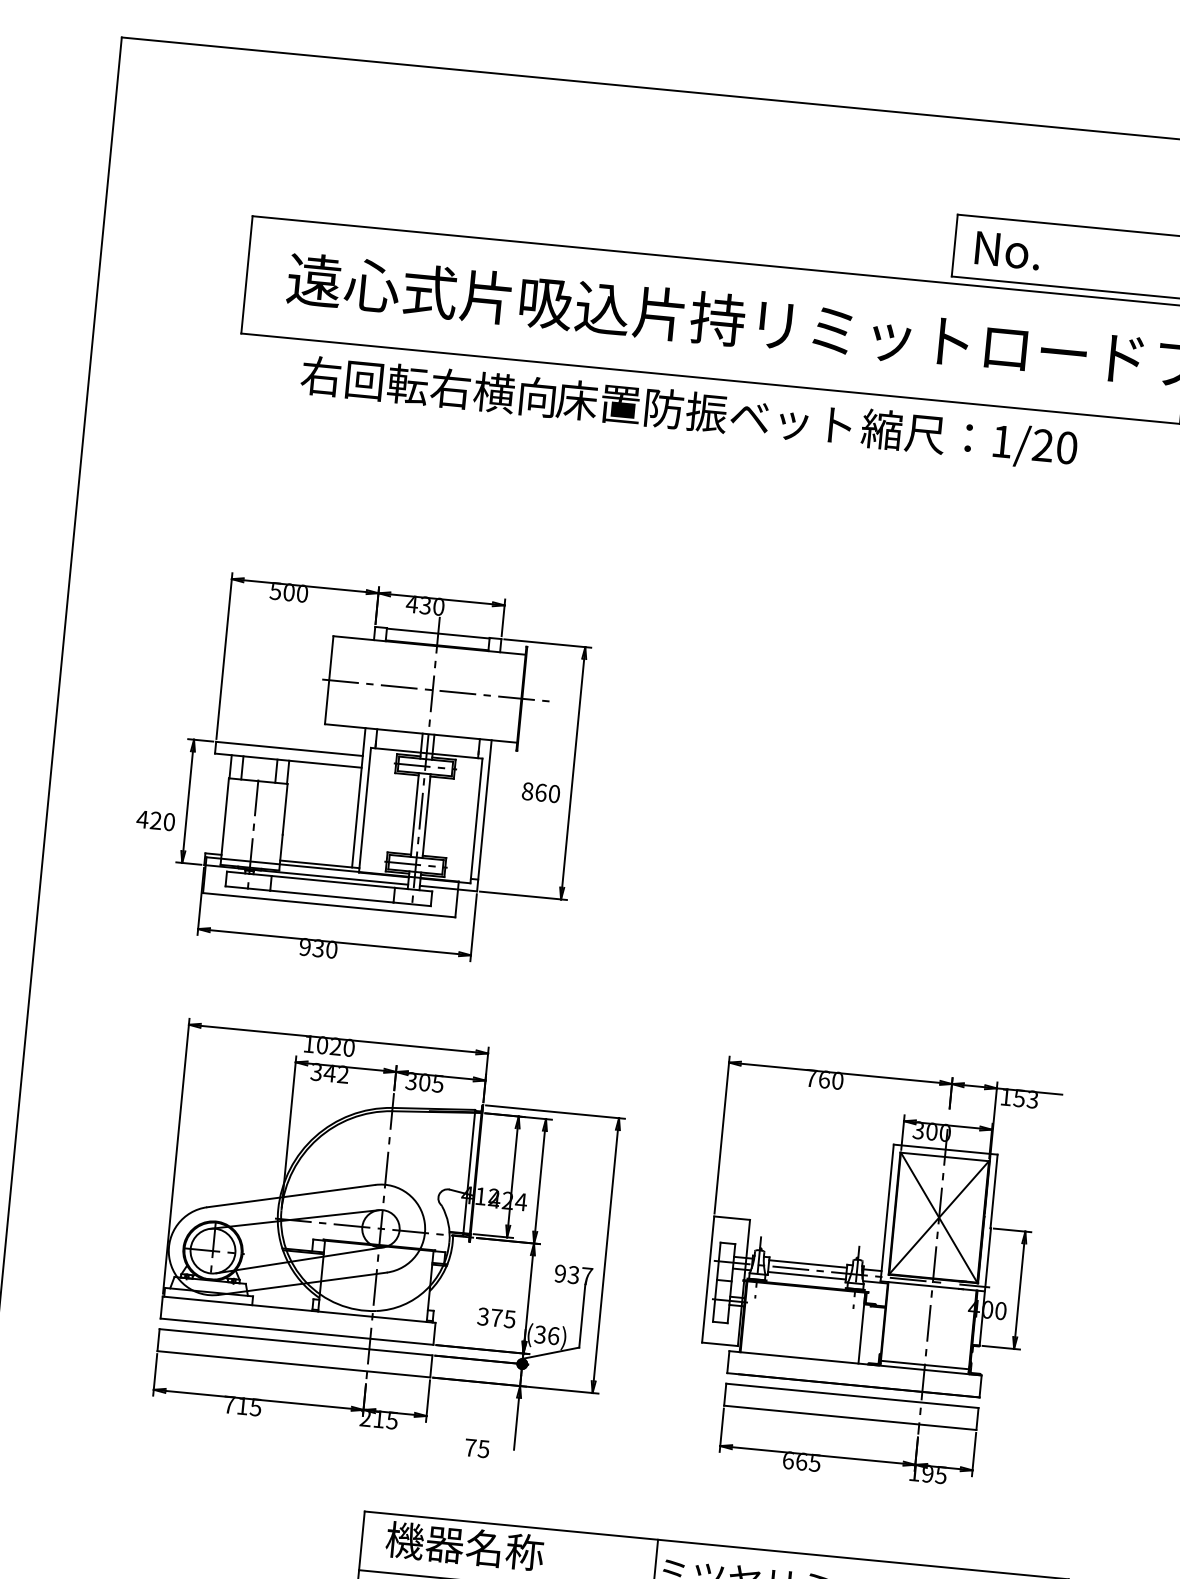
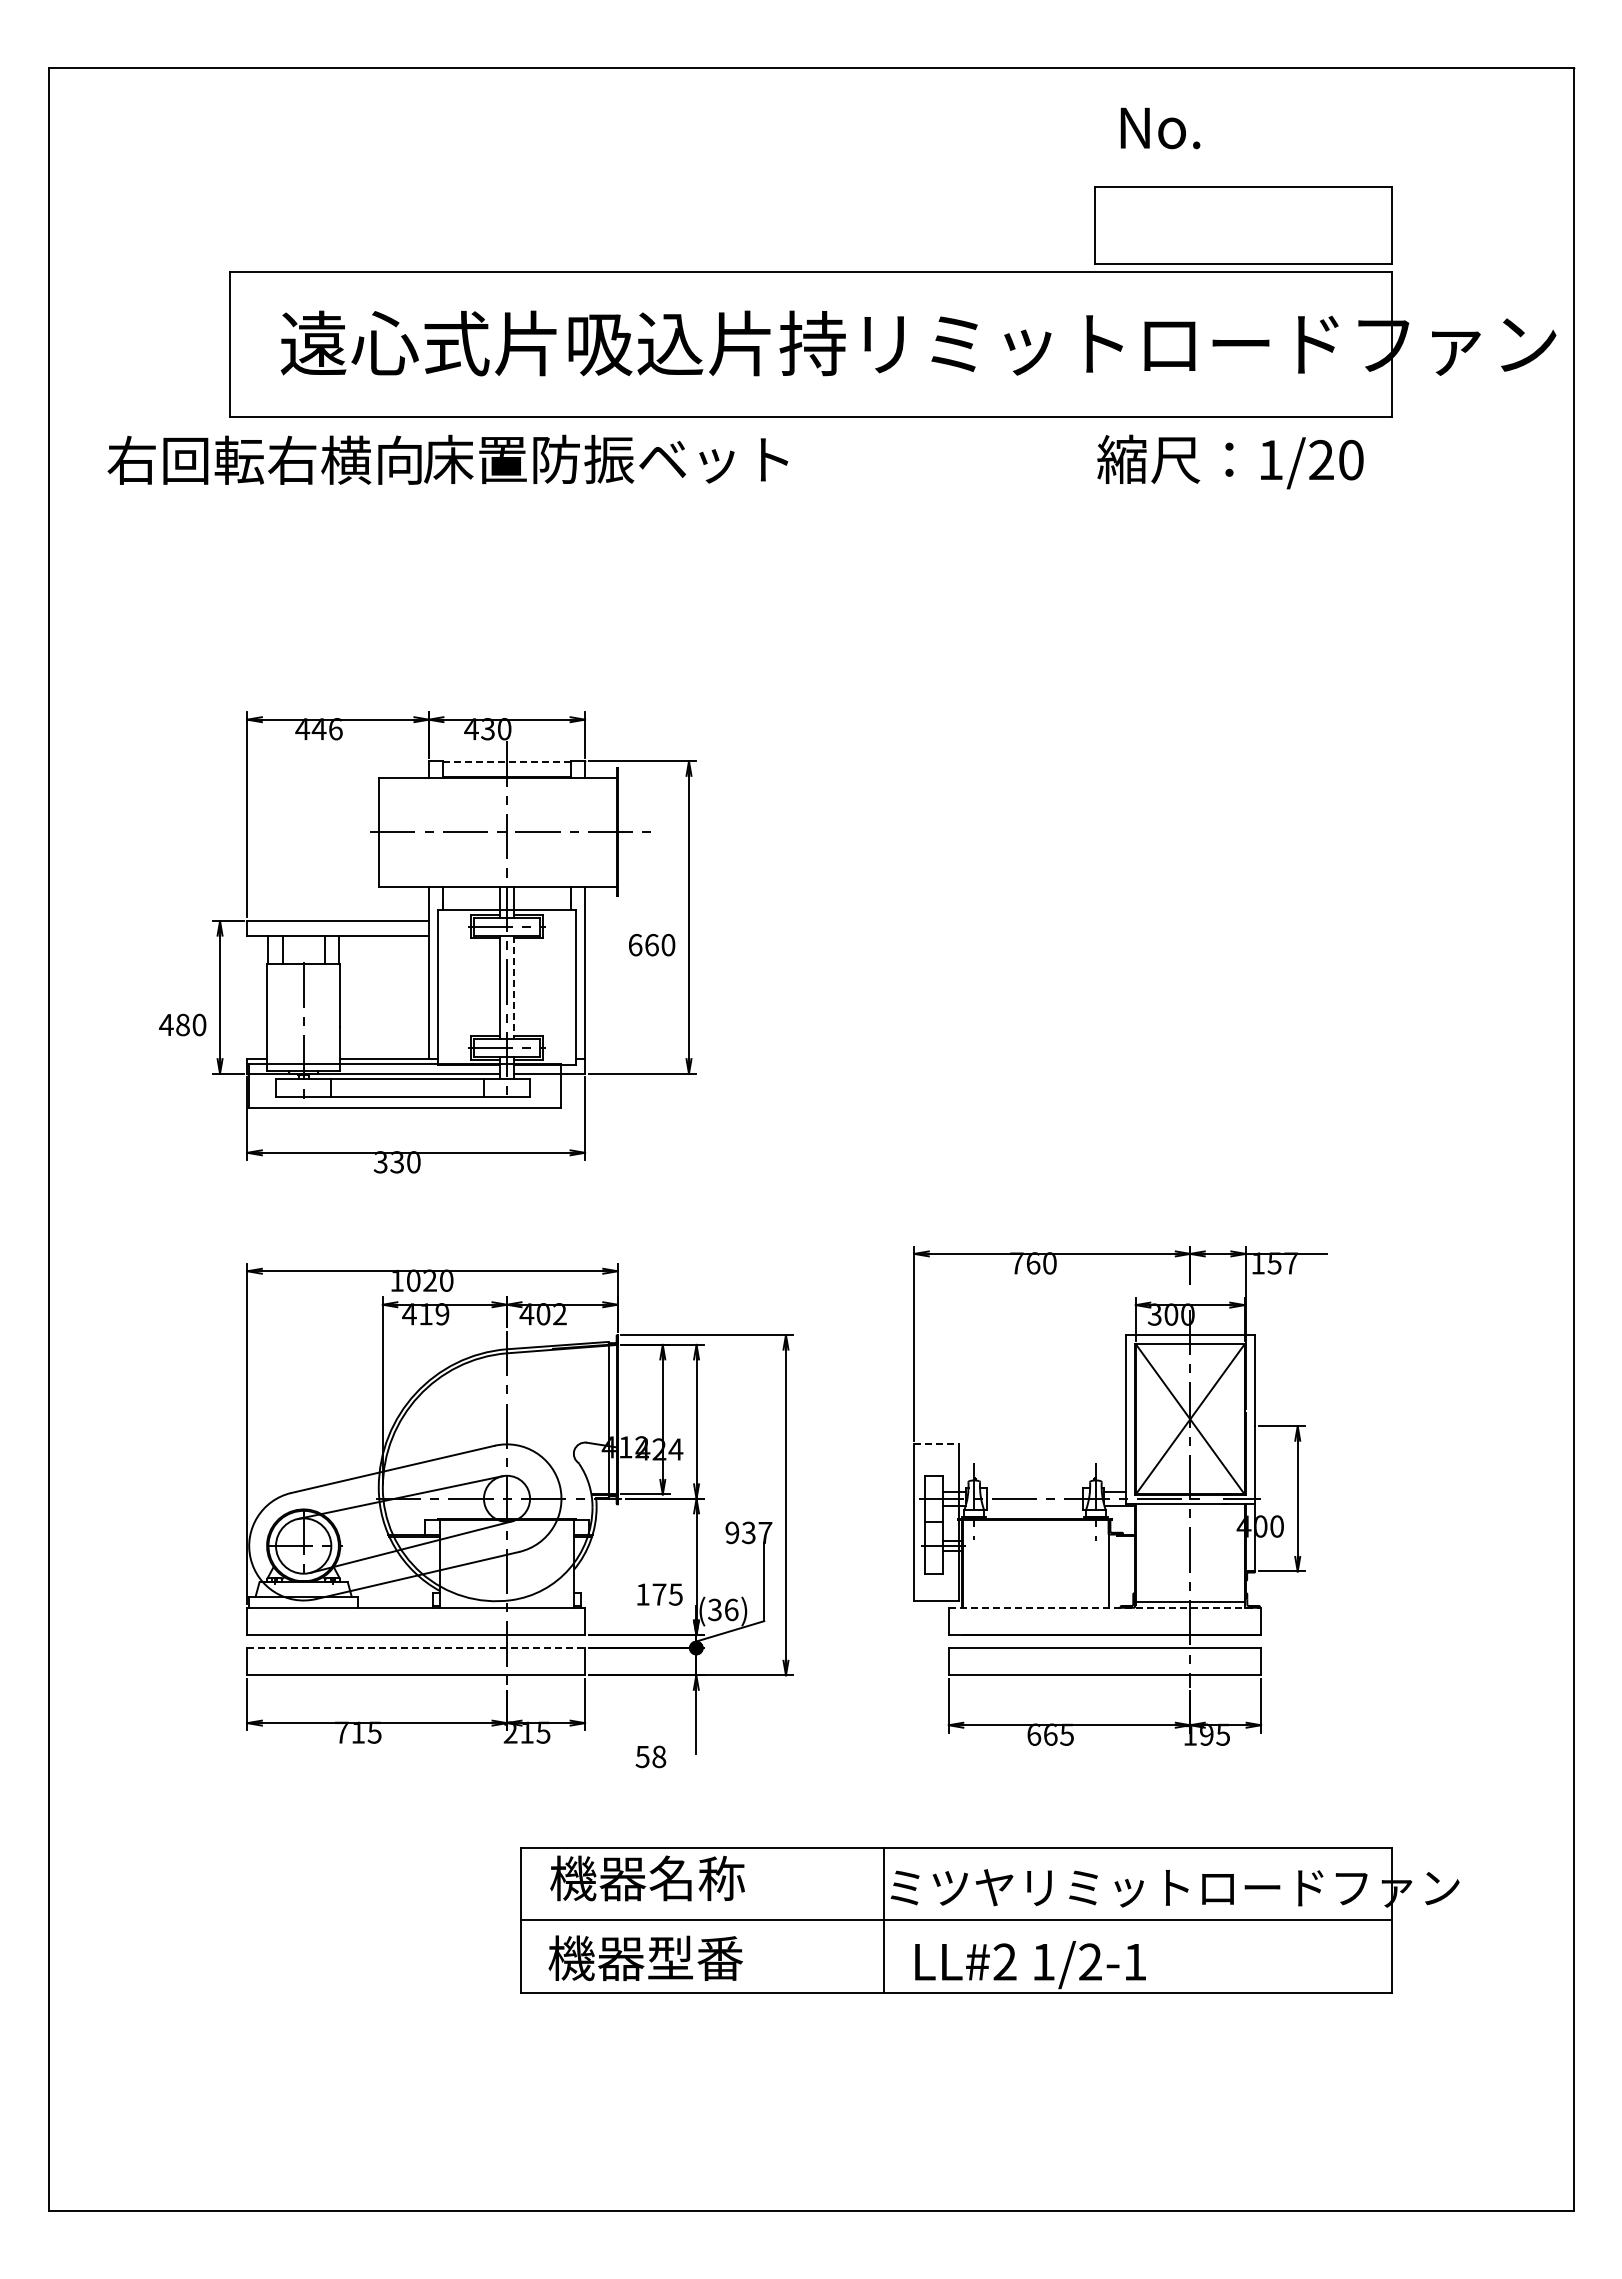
text: (1007, 250) -> (1160, 128), moved
text: (576, 400) -> (447, 459), moved
text: (969, 439) -> (1230, 461), moved
text: (288, 592) -> (318, 729), 500 -> 446
line: (438, 633) -> (507, 762), solid -> dashed
text: (527, 791) -> (635, 945), 860 -> 660
line: (426, 816) -> (514, 987), solid -> dashed
text: (155, 820) -> (182, 1024), 420 -> 480
text: (304, 947) -> (380, 1162), 930 -> 330
text: (329, 1073) -> (425, 1314), 342 -> 419
text: (423, 1082) -> (542, 1314), 305 -> 402
text: (1032, 1099) -> (1290, 1263), 153 -> 157
line: (732, 1218) -> (936, 1444), solid -> dashed
line: (807, 1263) -> (1034, 1491), removed
line: (806, 1275) -> (1034, 1506), removed
text: (482, 1316) -> (642, 1594), 375 -> 175
line: (296, 1342) -> (416, 1648), solid -> dashed
line: (856, 1363) -> (1105, 1607), solid -> dashed
text: (476, 1448) -> (650, 1756), 75 -> 58

